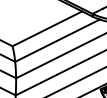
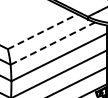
line: (47, 28) -> (42, 31), solid -> dashed
line: (58, 40) -> (53, 43), solid -> dashed

